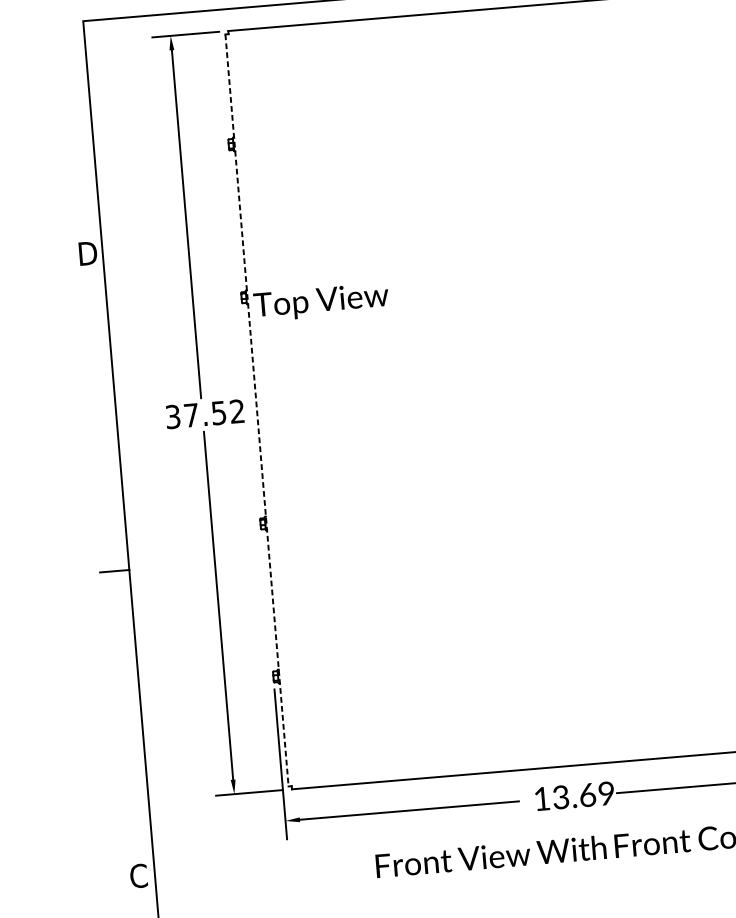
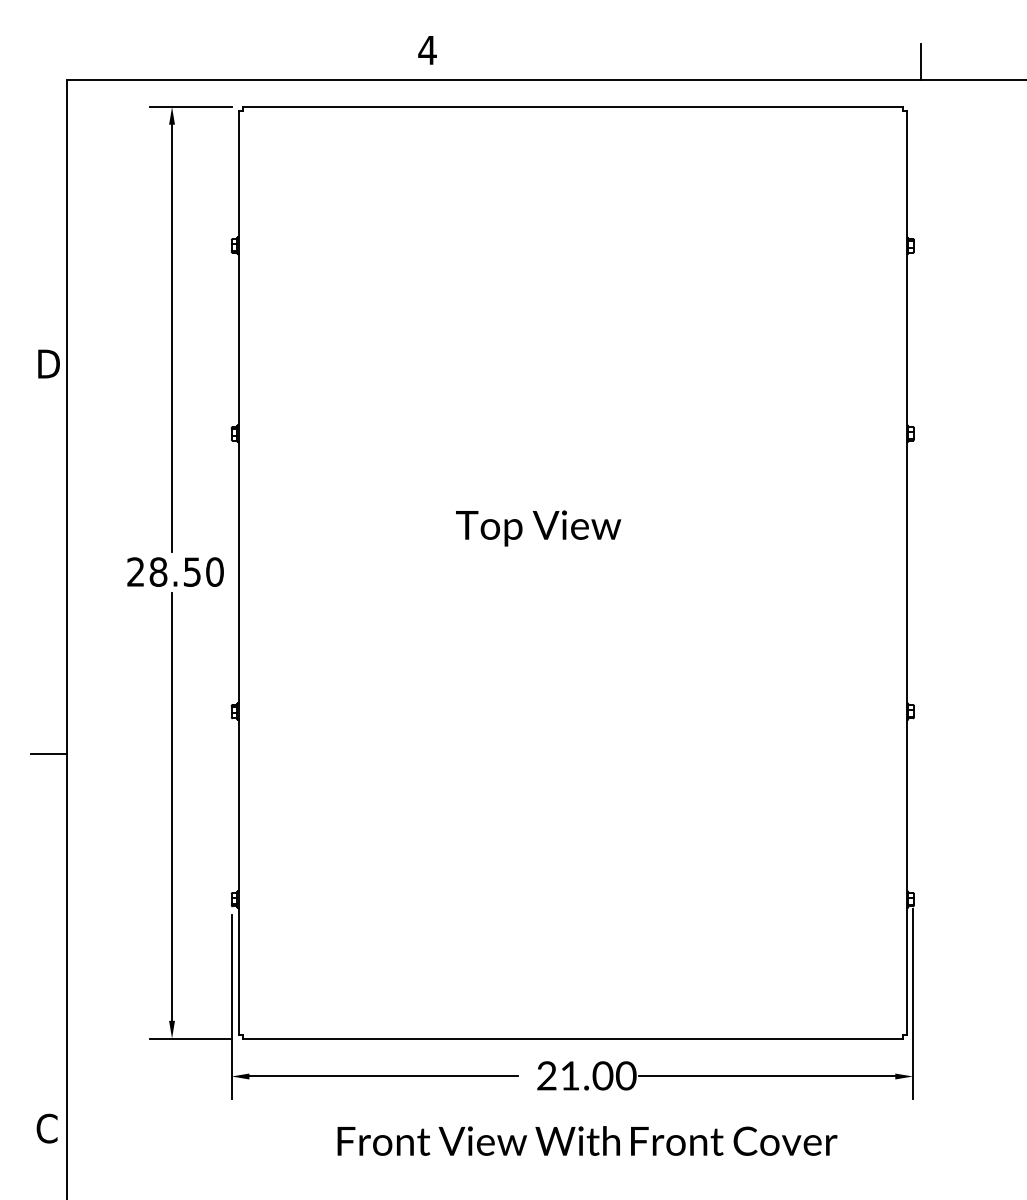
text: (321, 302) -> (538, 528), moved
line: (256, 410) -> (238, 572), dashed -> solid
text: (205, 413) -> (175, 571), 37.52 -> 28.50
text: (574, 795) -> (586, 1075), 13.69 -> 21.00

